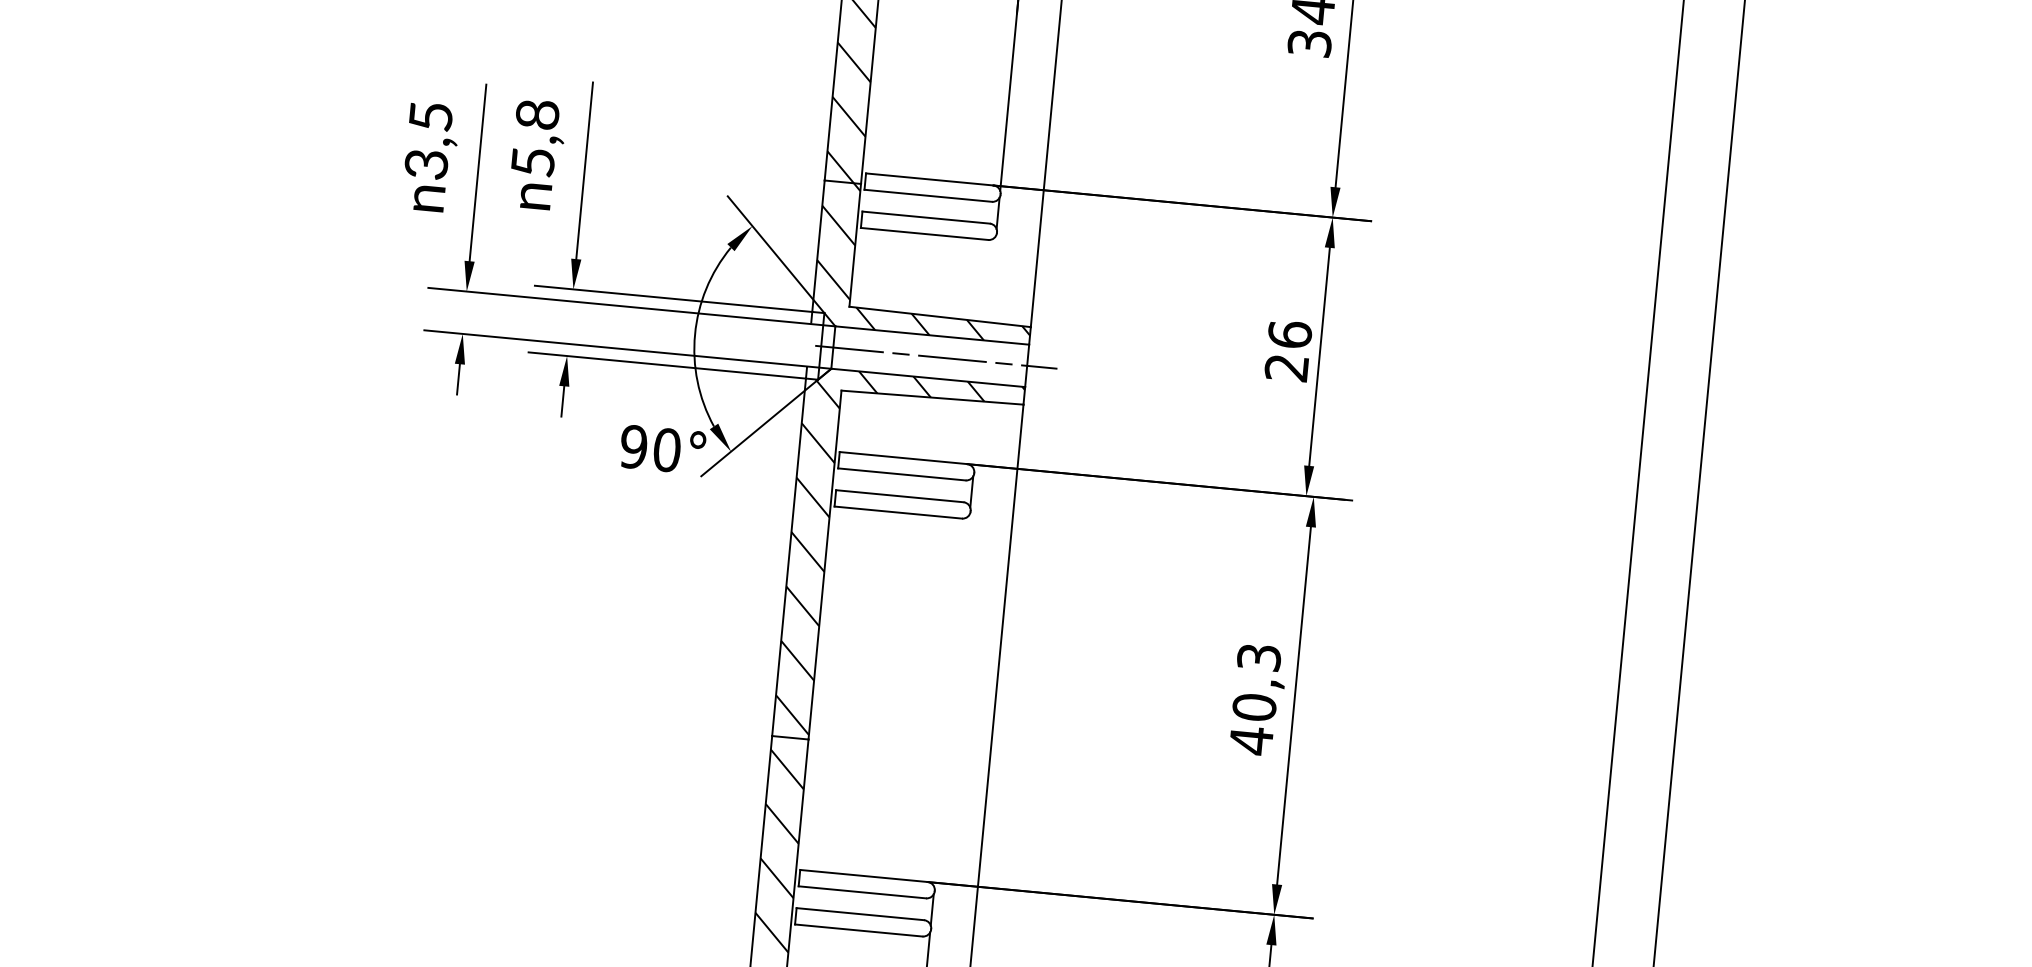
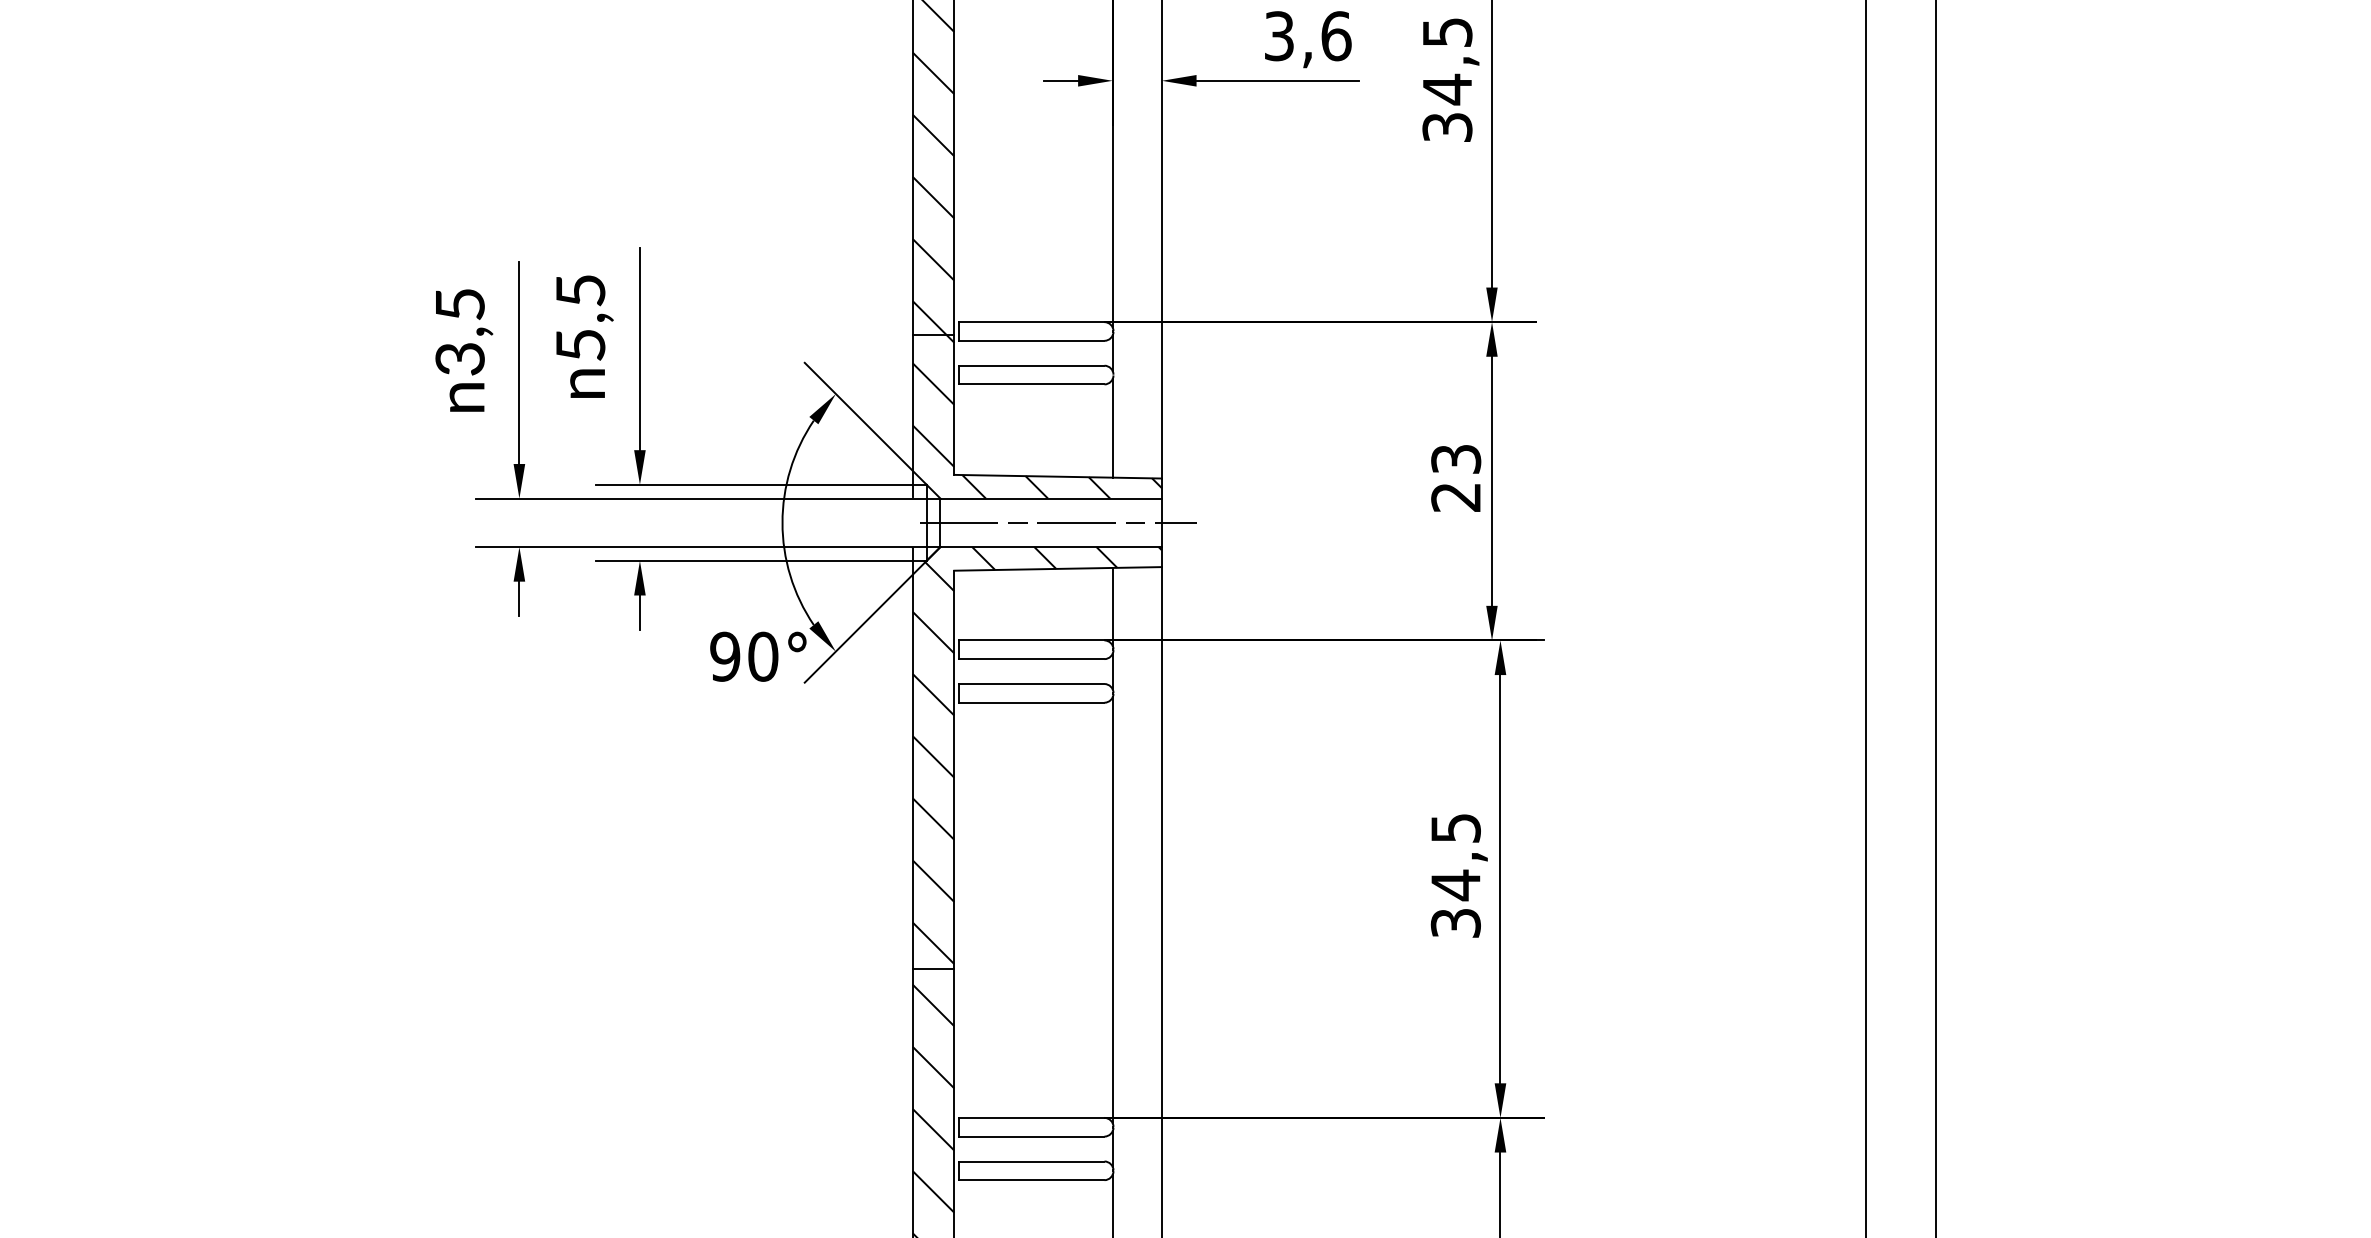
text: (537, 114) -> (580, 290), 5,8 -> 5,5
line: (991, 279) -> (1112, 428), added
text: (1290, 334) -> (1456, 459), 26 -> 23
line: (976, 435) -> (1112, 606), added
text: (1254, 699) -> (1455, 876), 40,3 -> 34,5
line: (951, 701) -> (1112, 910), added

